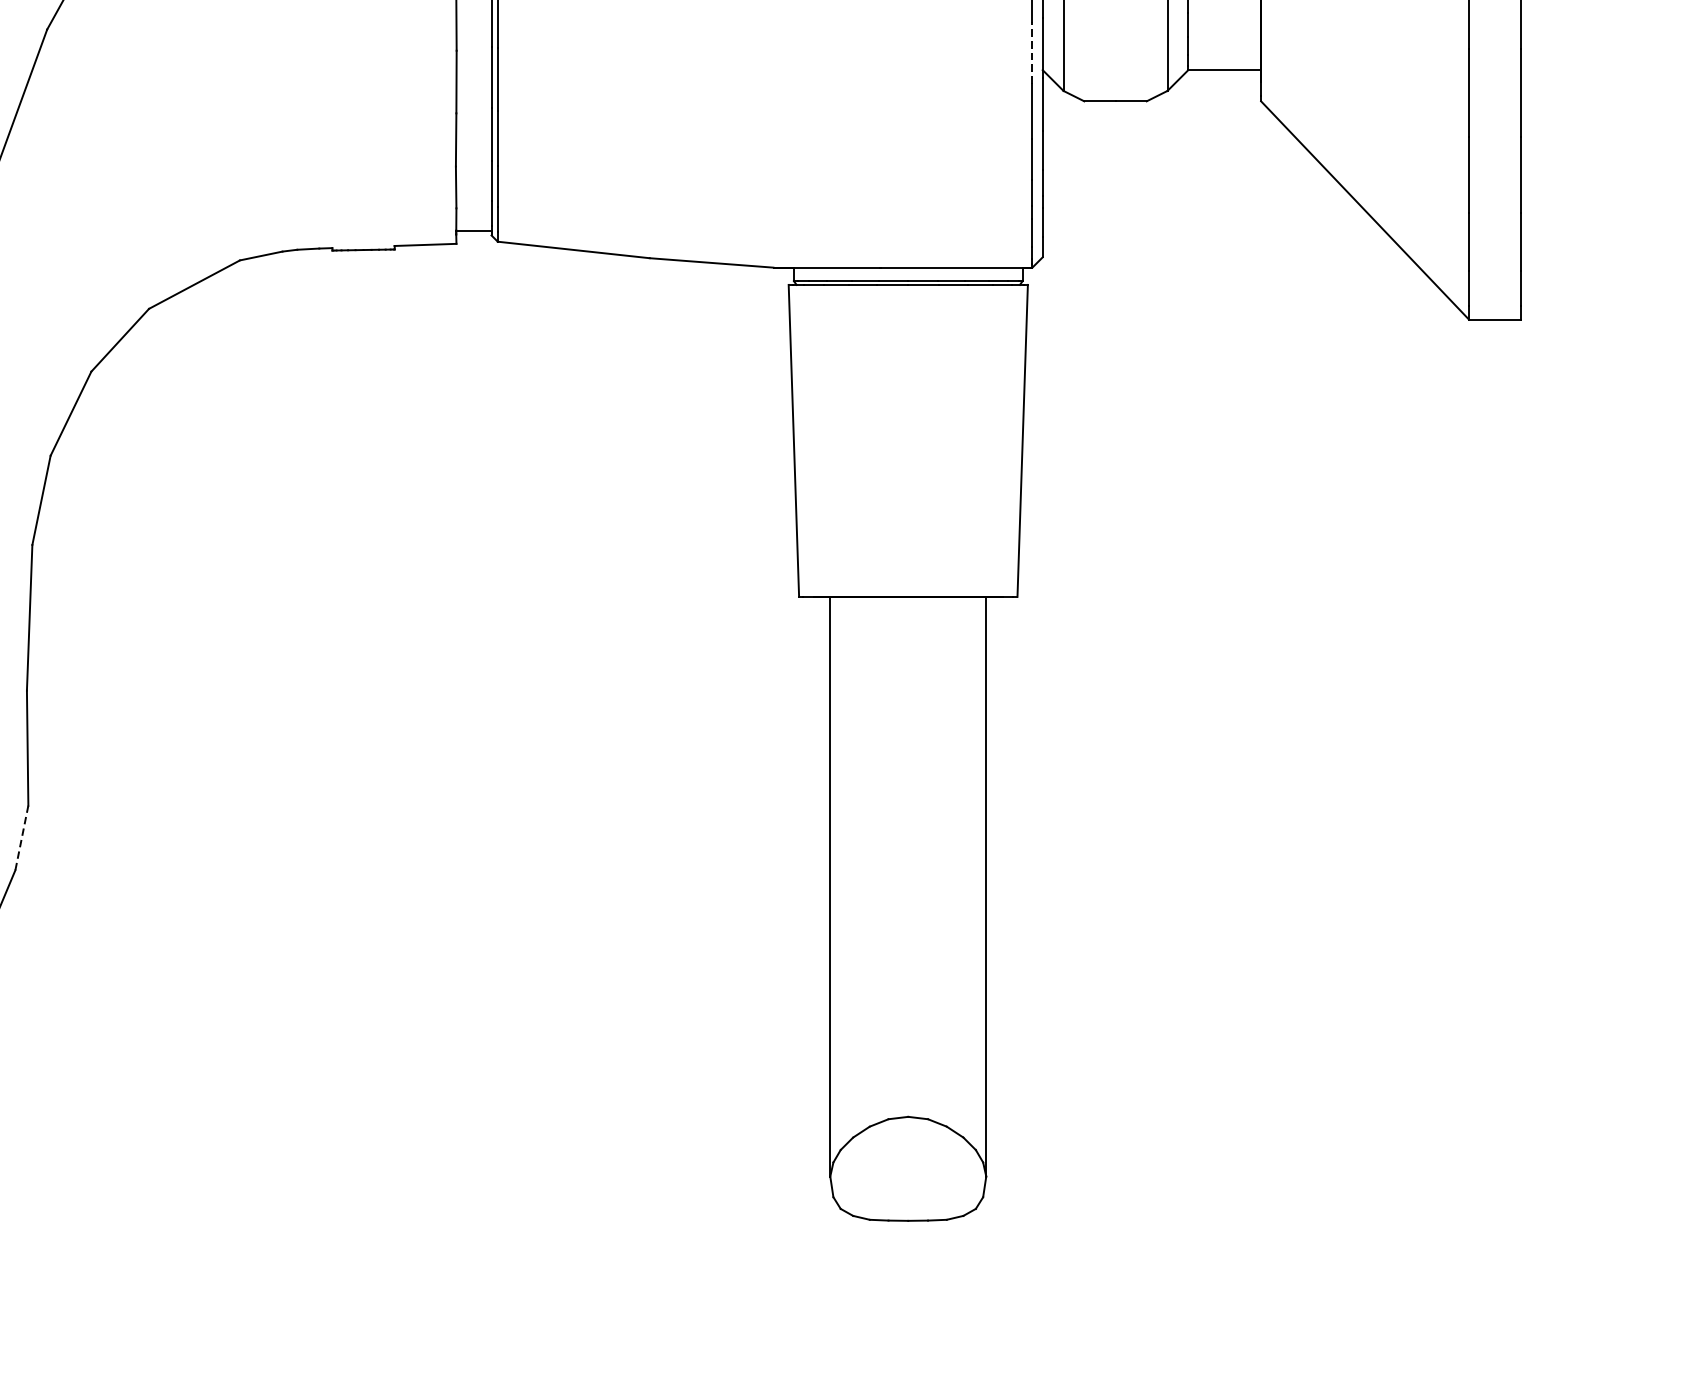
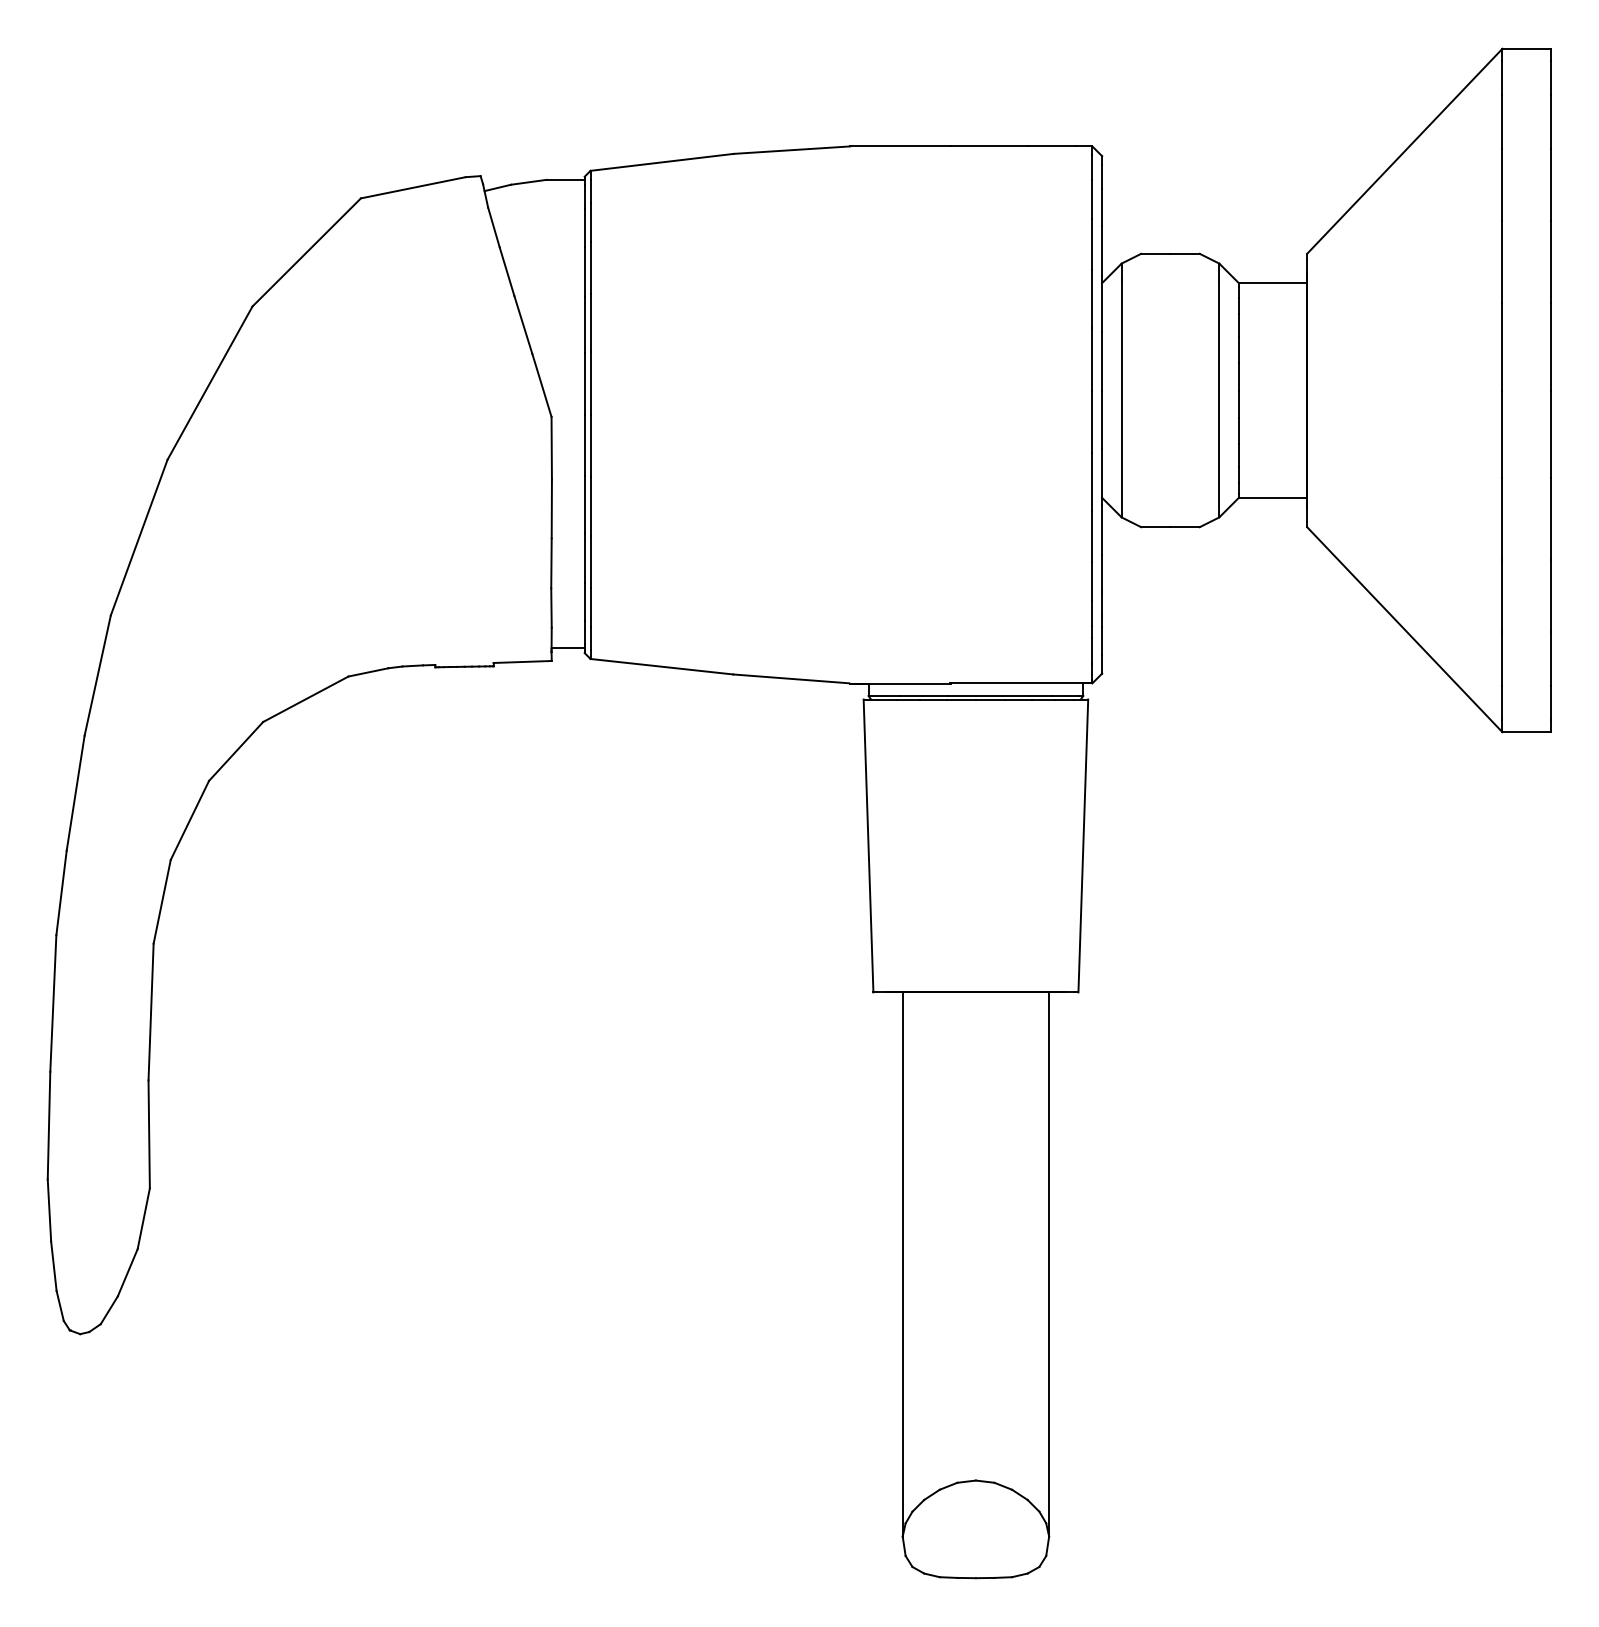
line: (1032, 52) -> (1092, 481), dashed -> solid
line: (21, 837) -> (143, 1218), dashed -> solid

